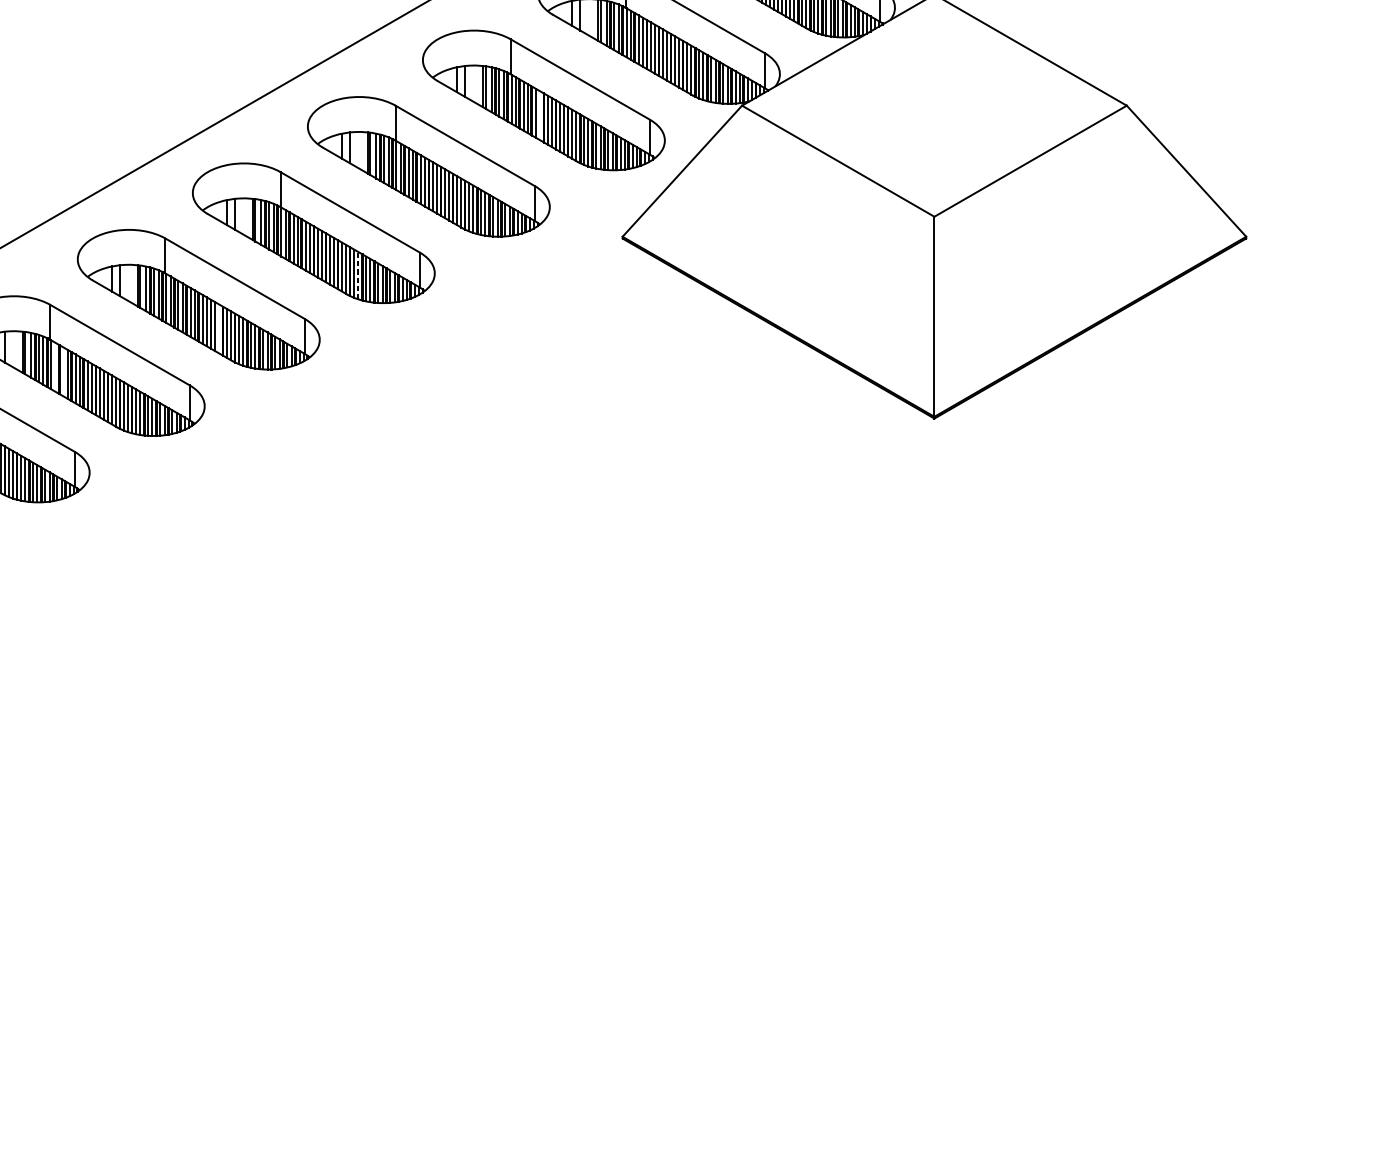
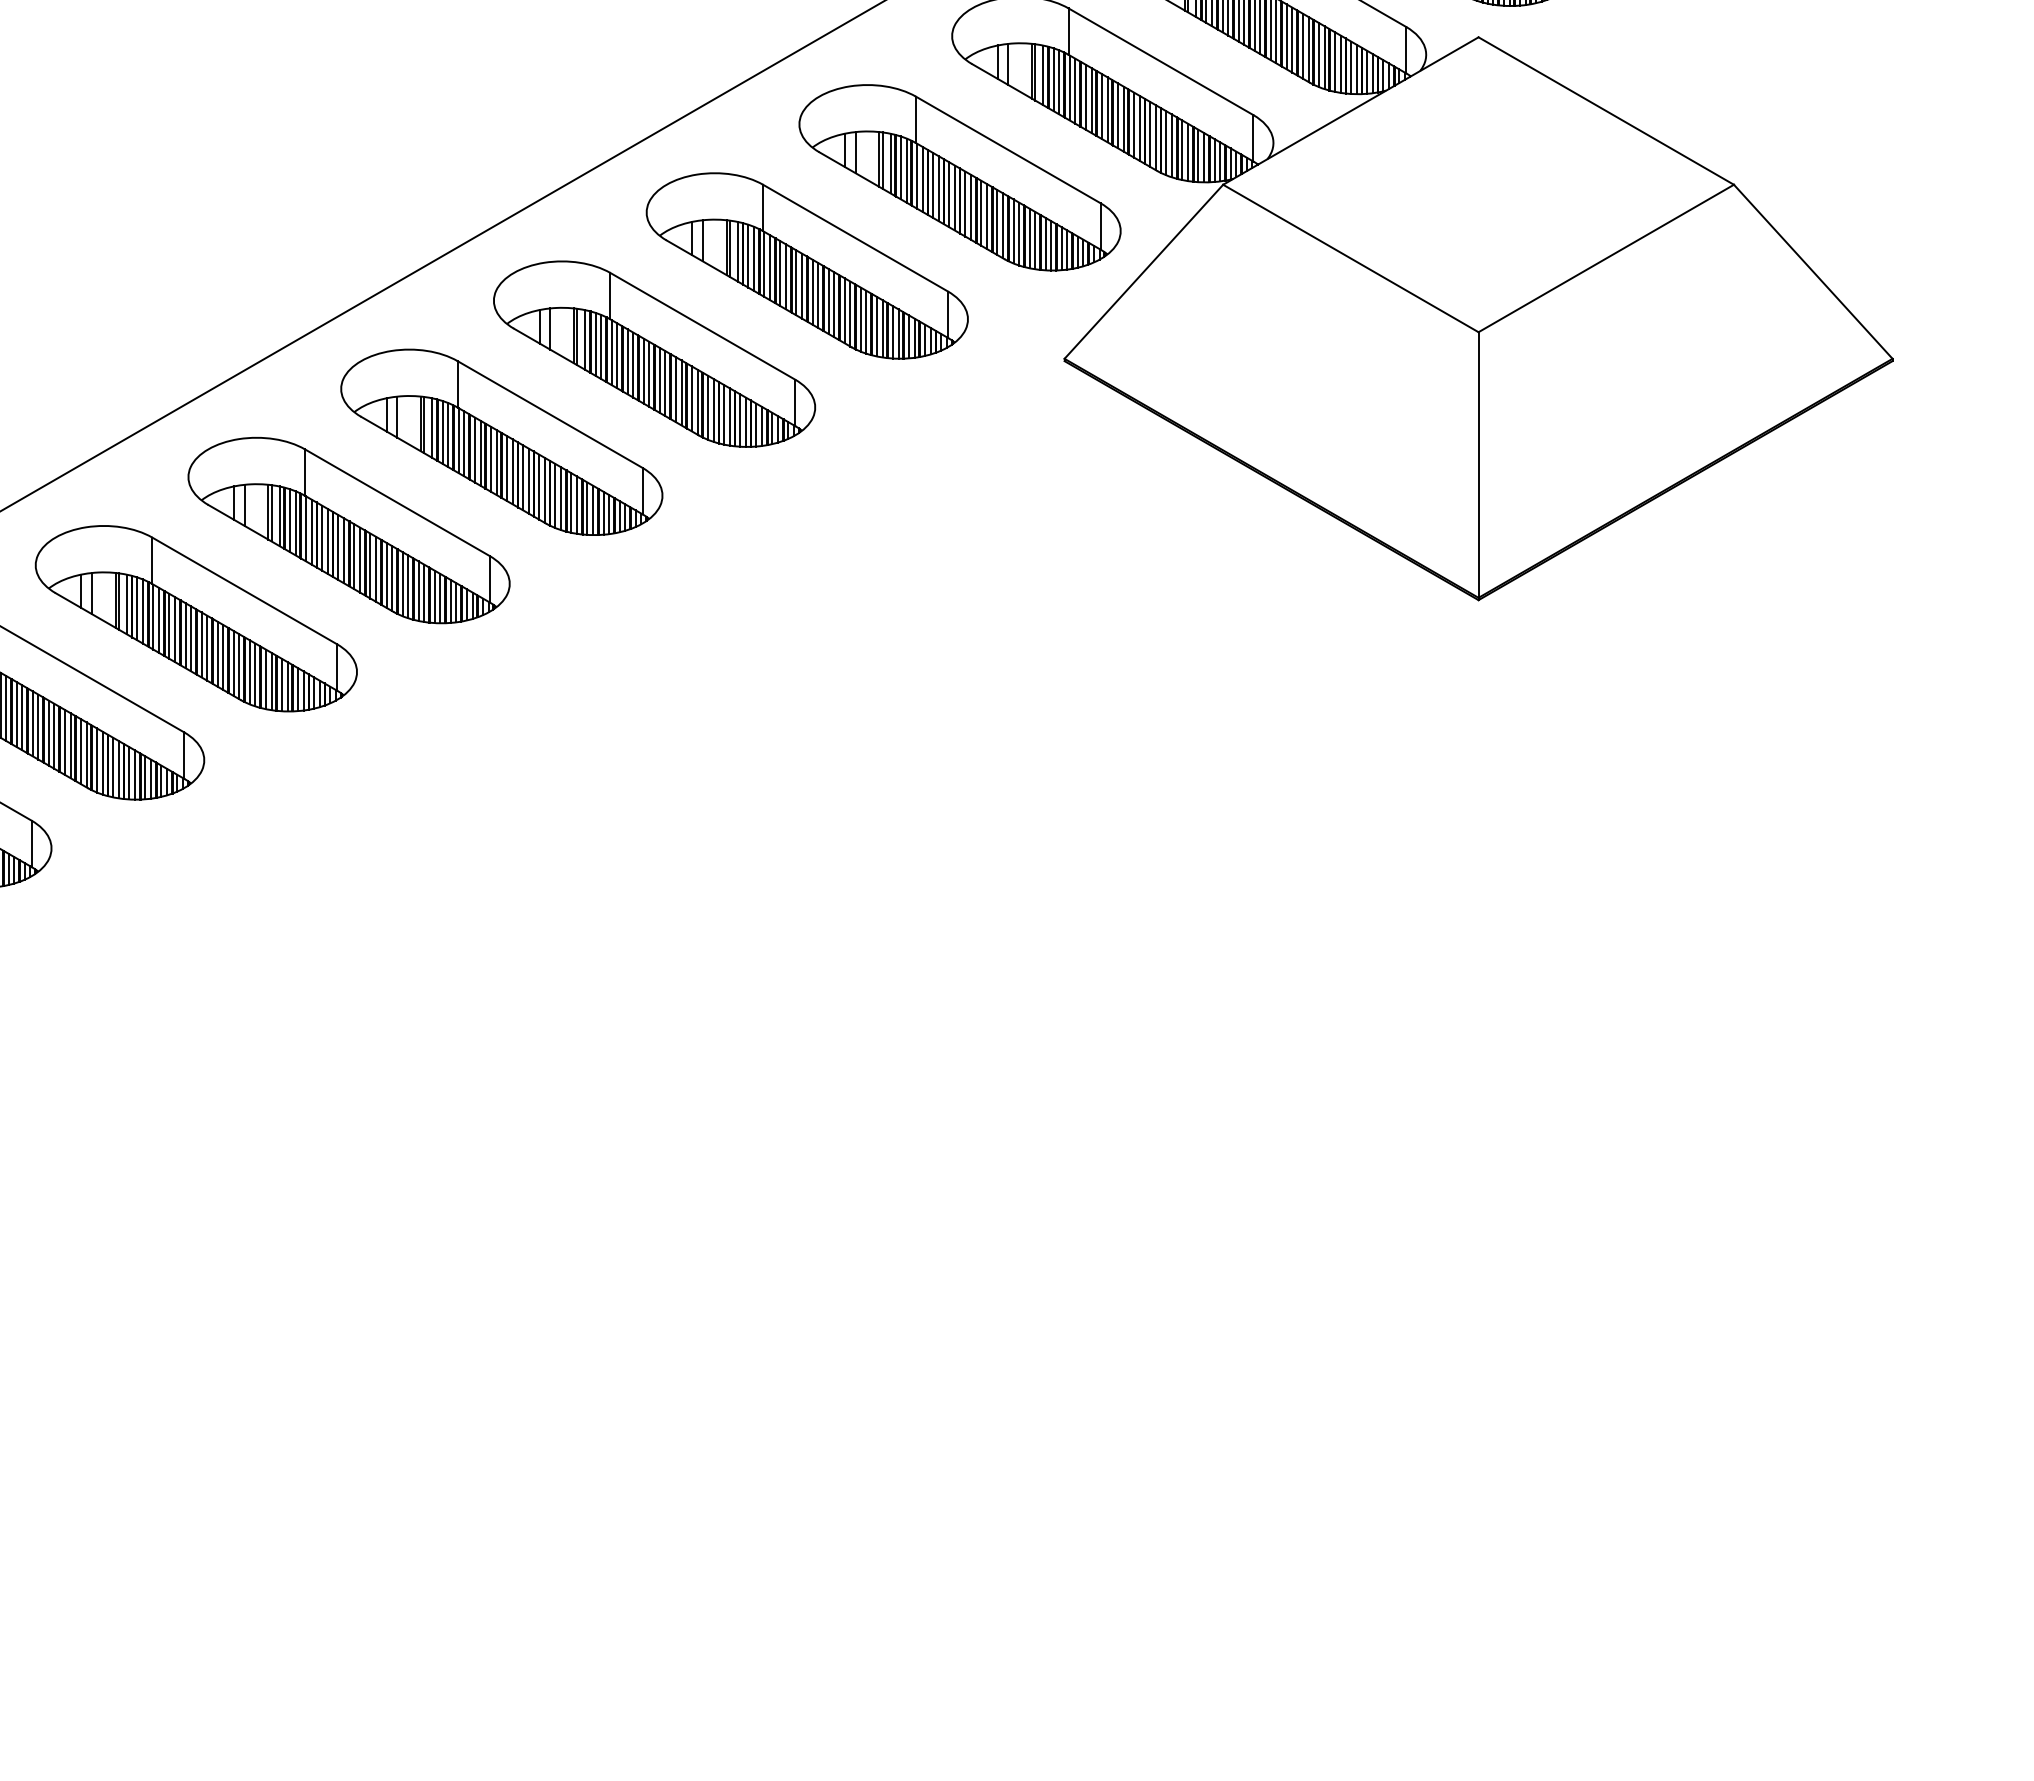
line: (539, 115) -> (954, 197), added
line: (358, 274) -> (713, 409), dashed -> solid
line: (218, 328) -> (528, 480), added
line: (55, 366) -> (311, 531), added
line: (63, 371) -> (322, 537), added

